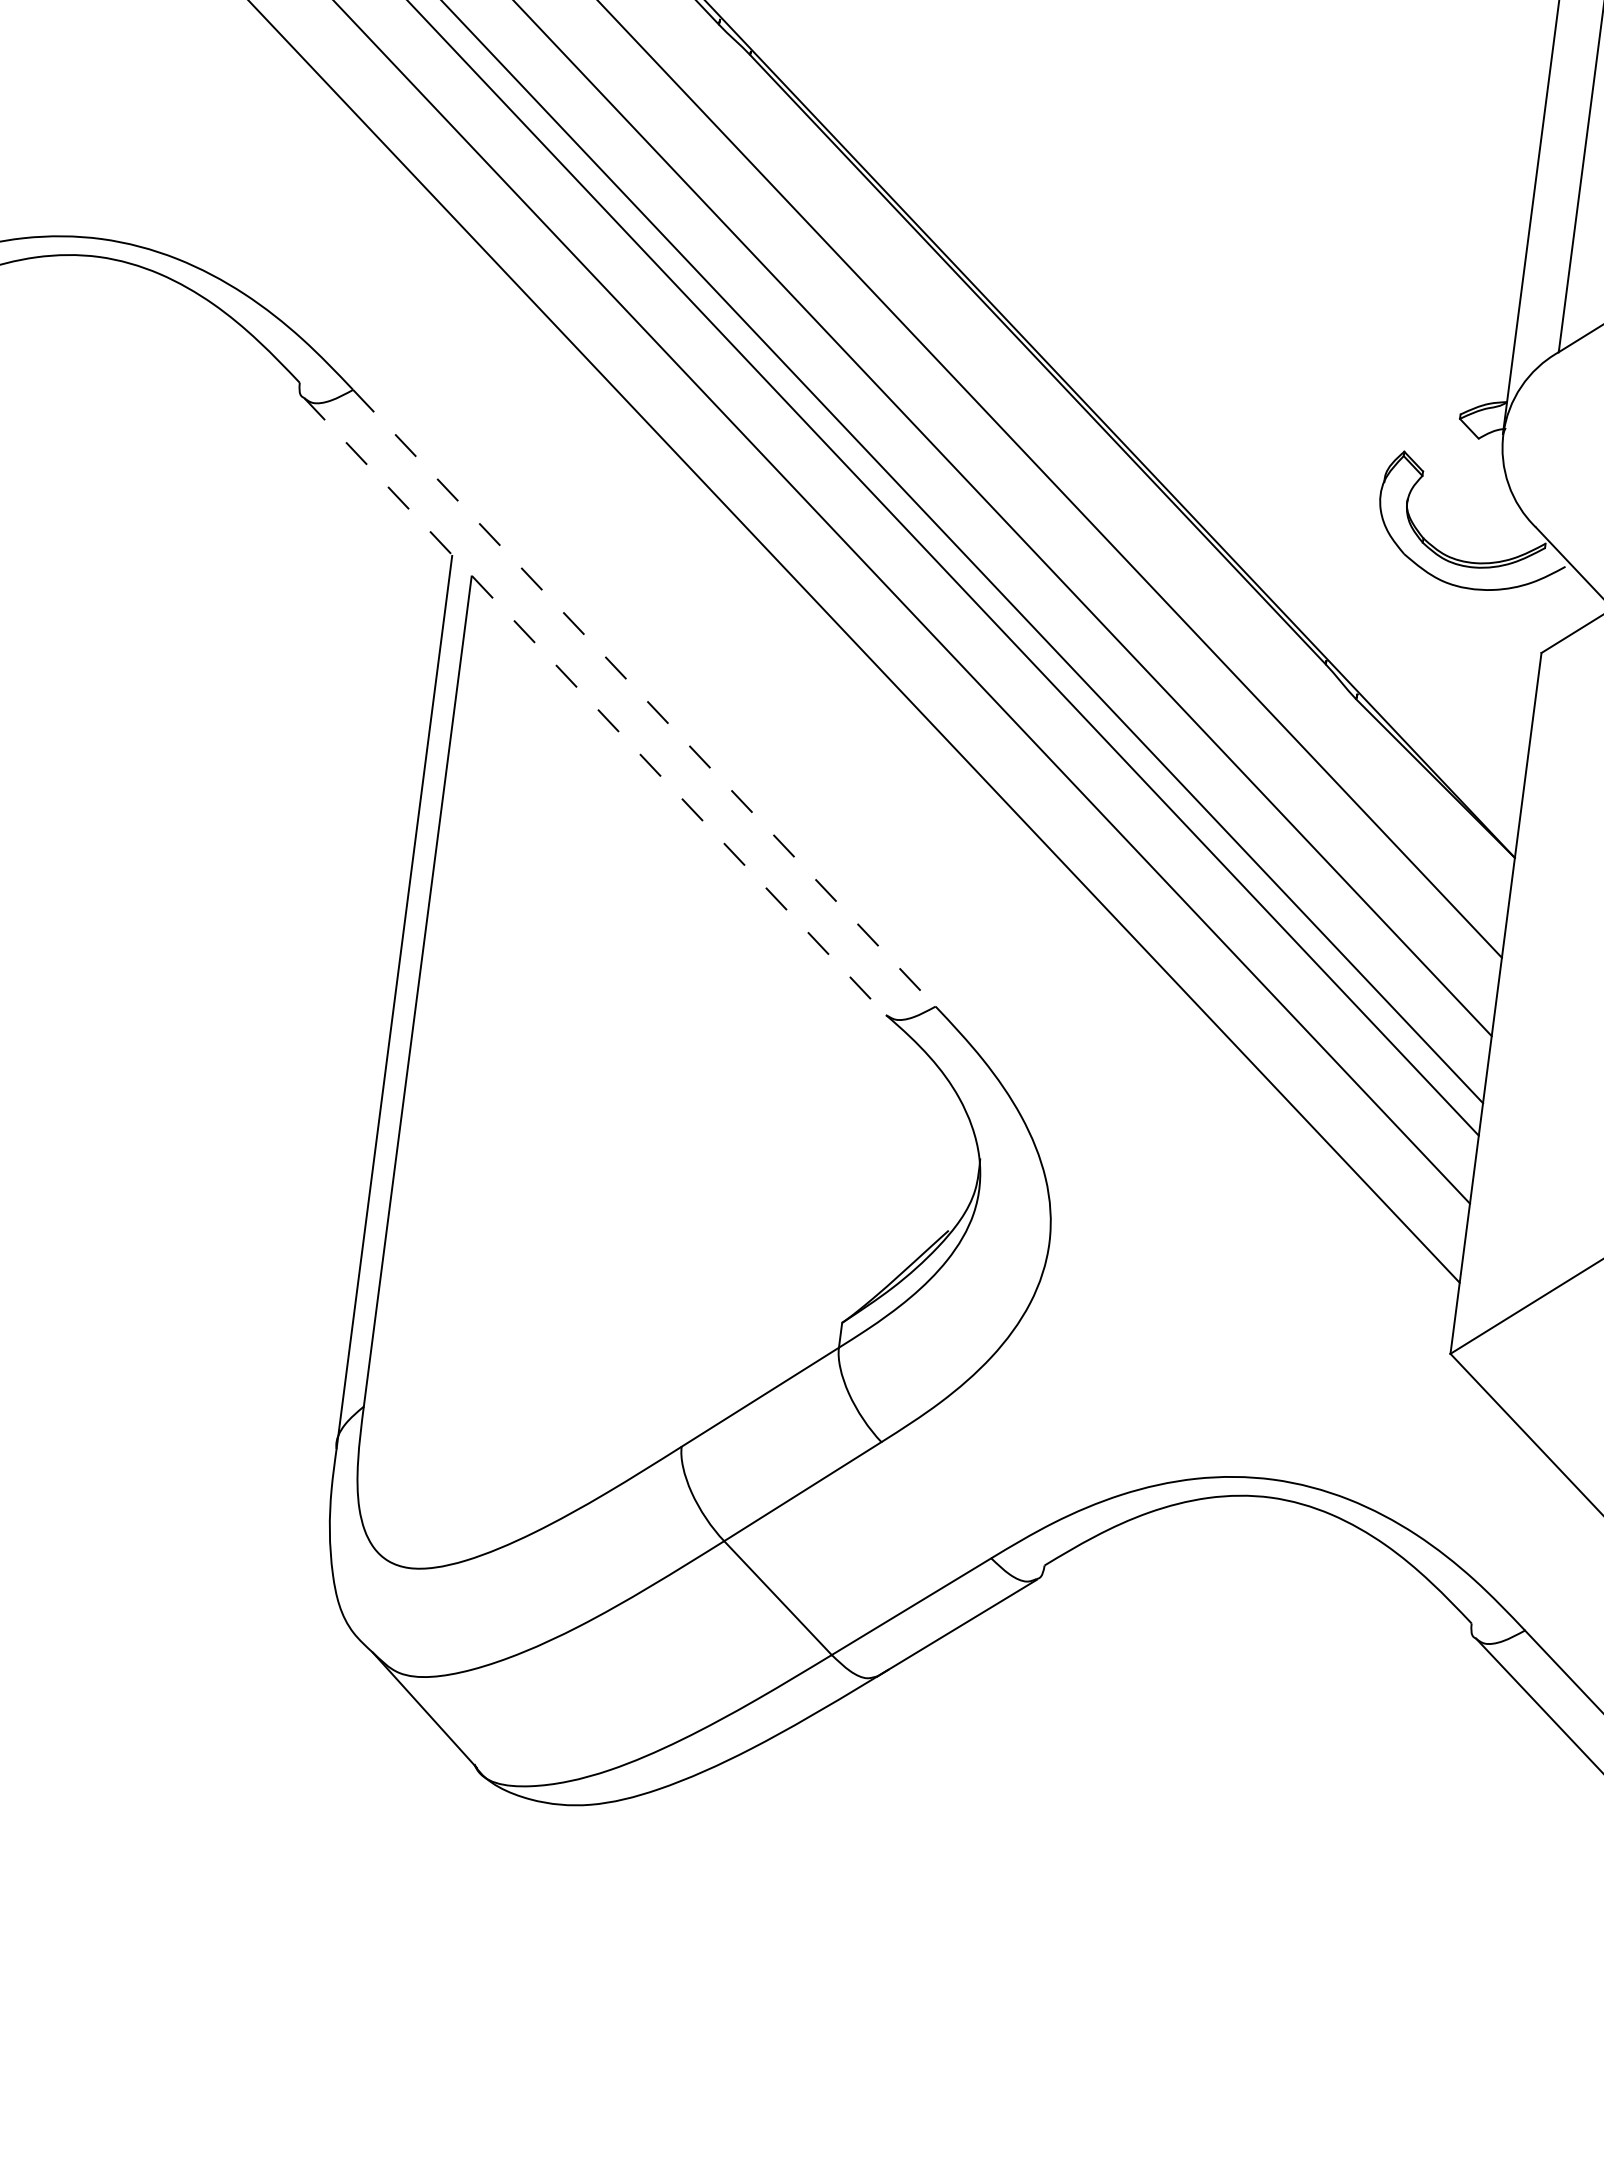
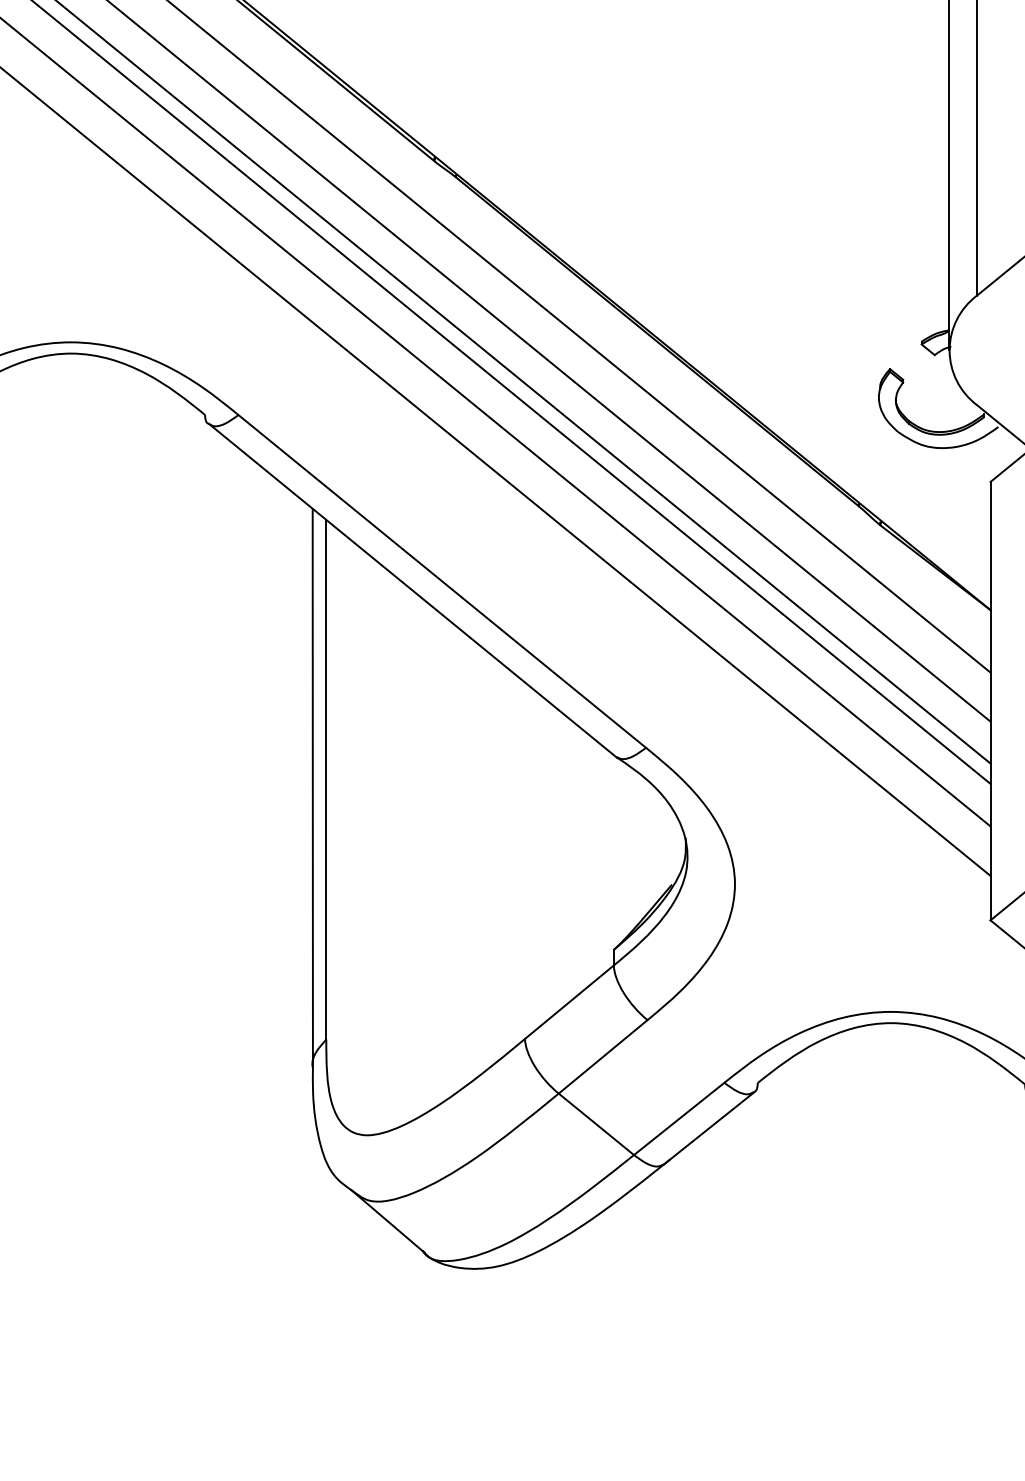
line: (644, 698) -> (442, 581), dashed -> solid
line: (594, 706) -> (412, 590), dashed -> solid

